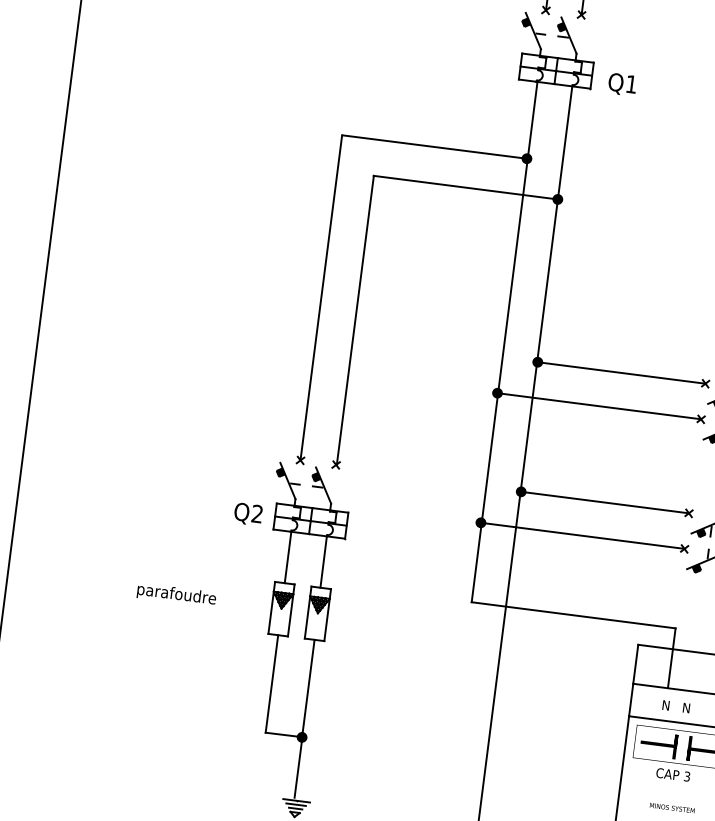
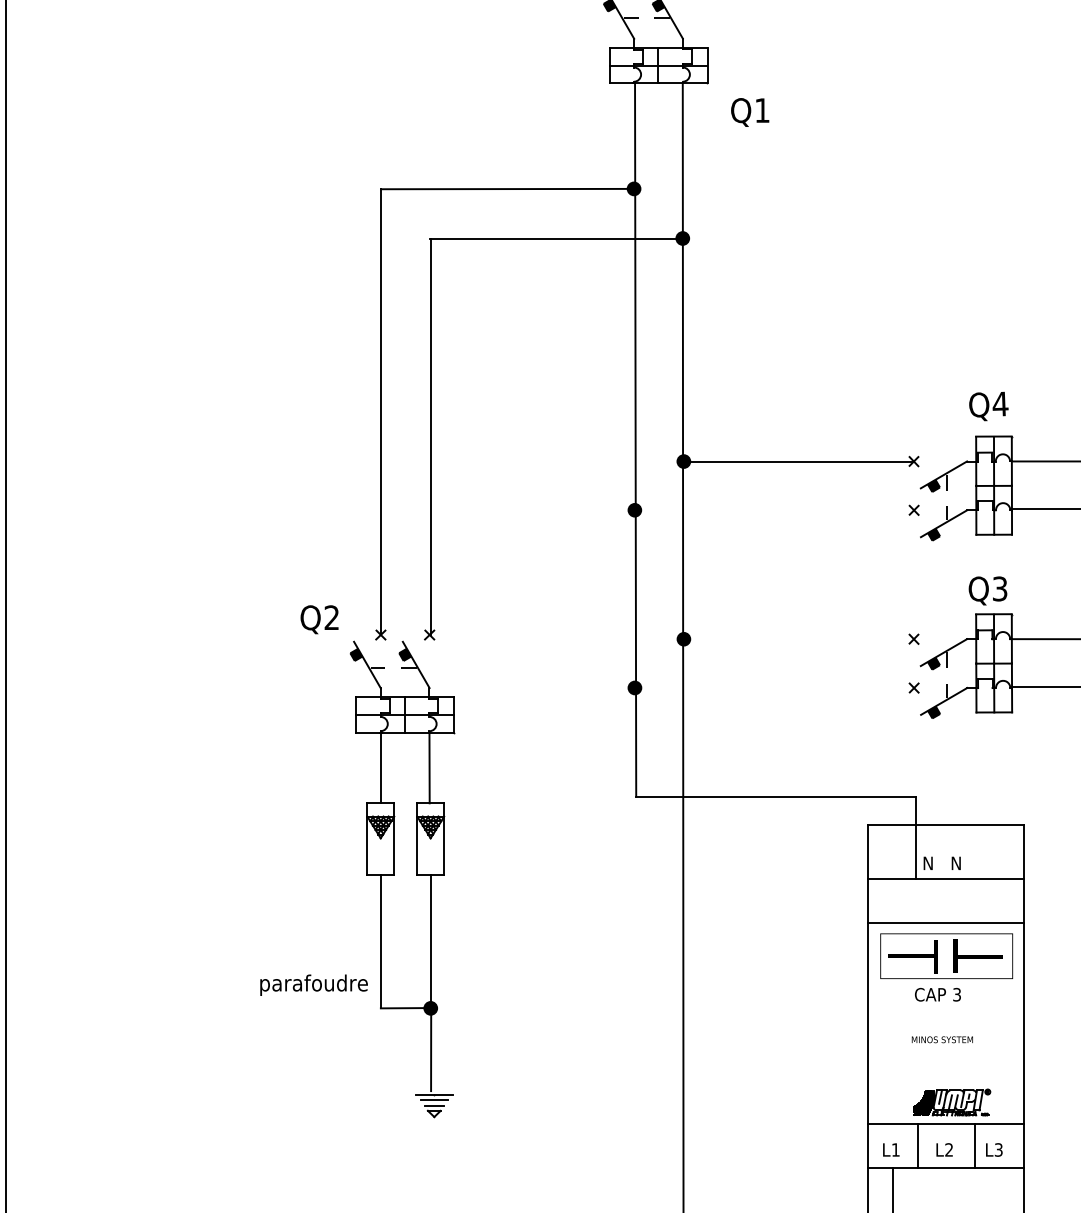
text: (622, 84) -> (750, 112), moved
line: (599, 406) -> (774, 510), removed
line: (604, 502) -> (797, 639), removed
text: (248, 514) -> (319, 619), moved
line: (582, 535) -> (774, 687), removed
text: (176, 594) -> (313, 984), moved
text: (675, 706) -> (941, 862), moved

